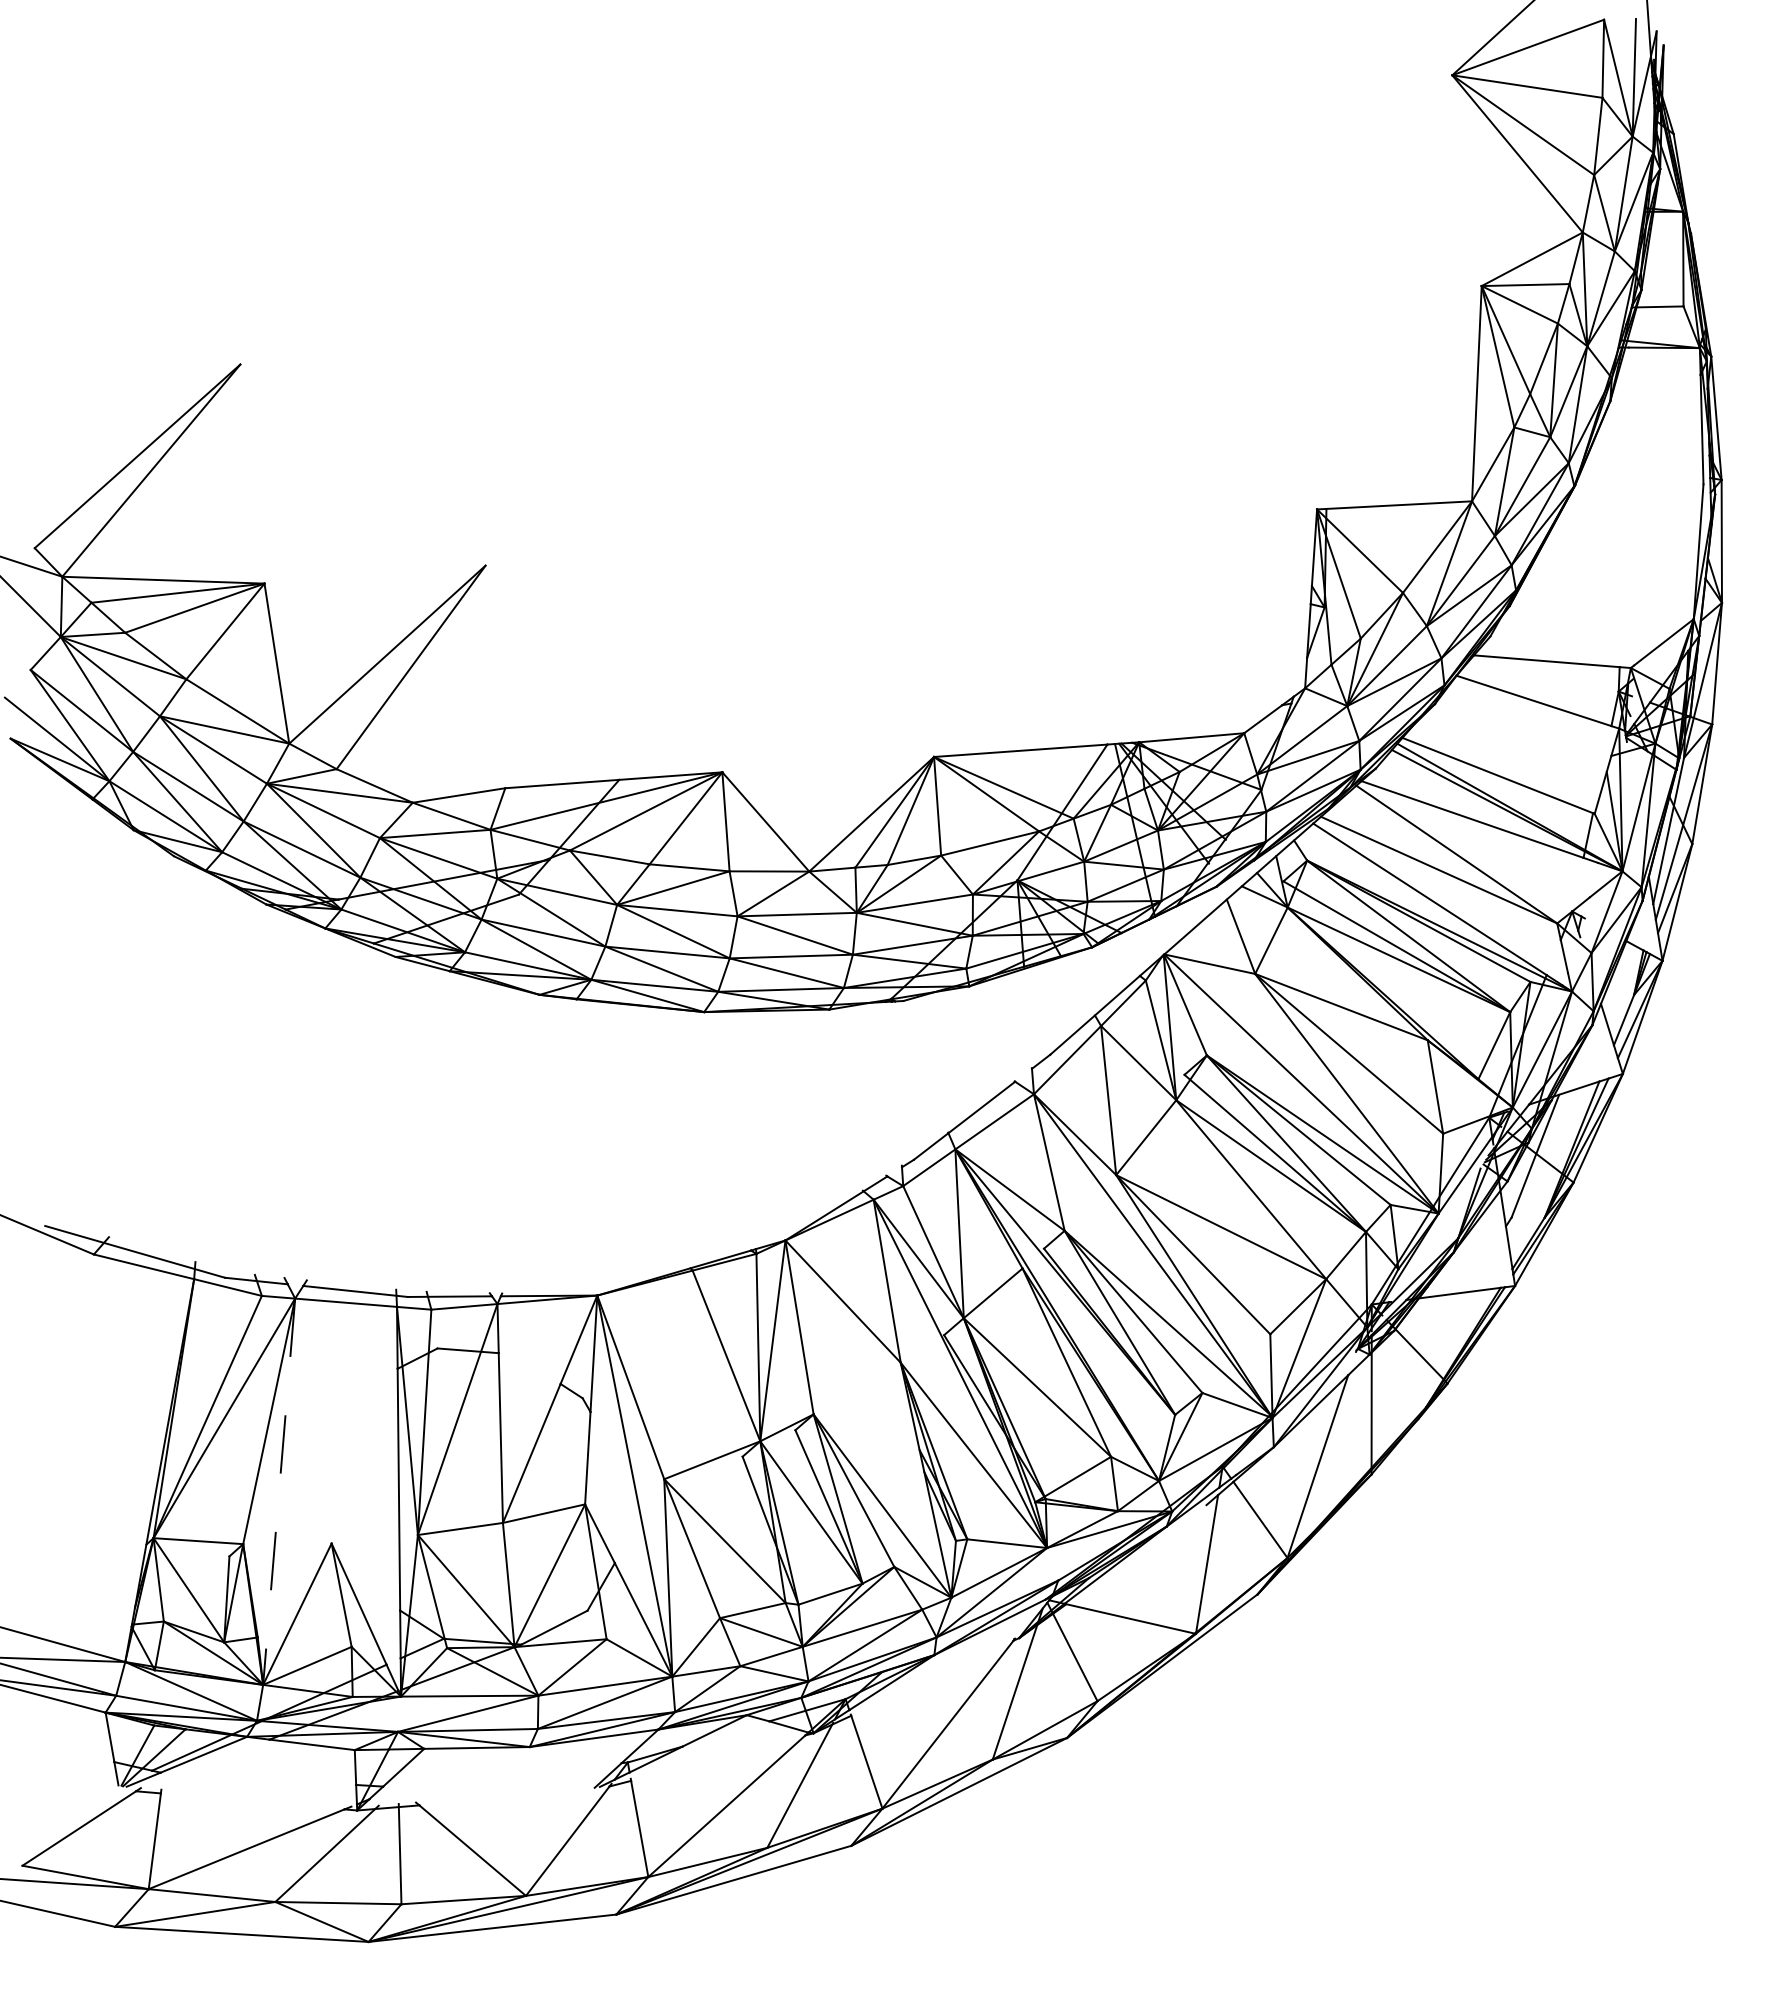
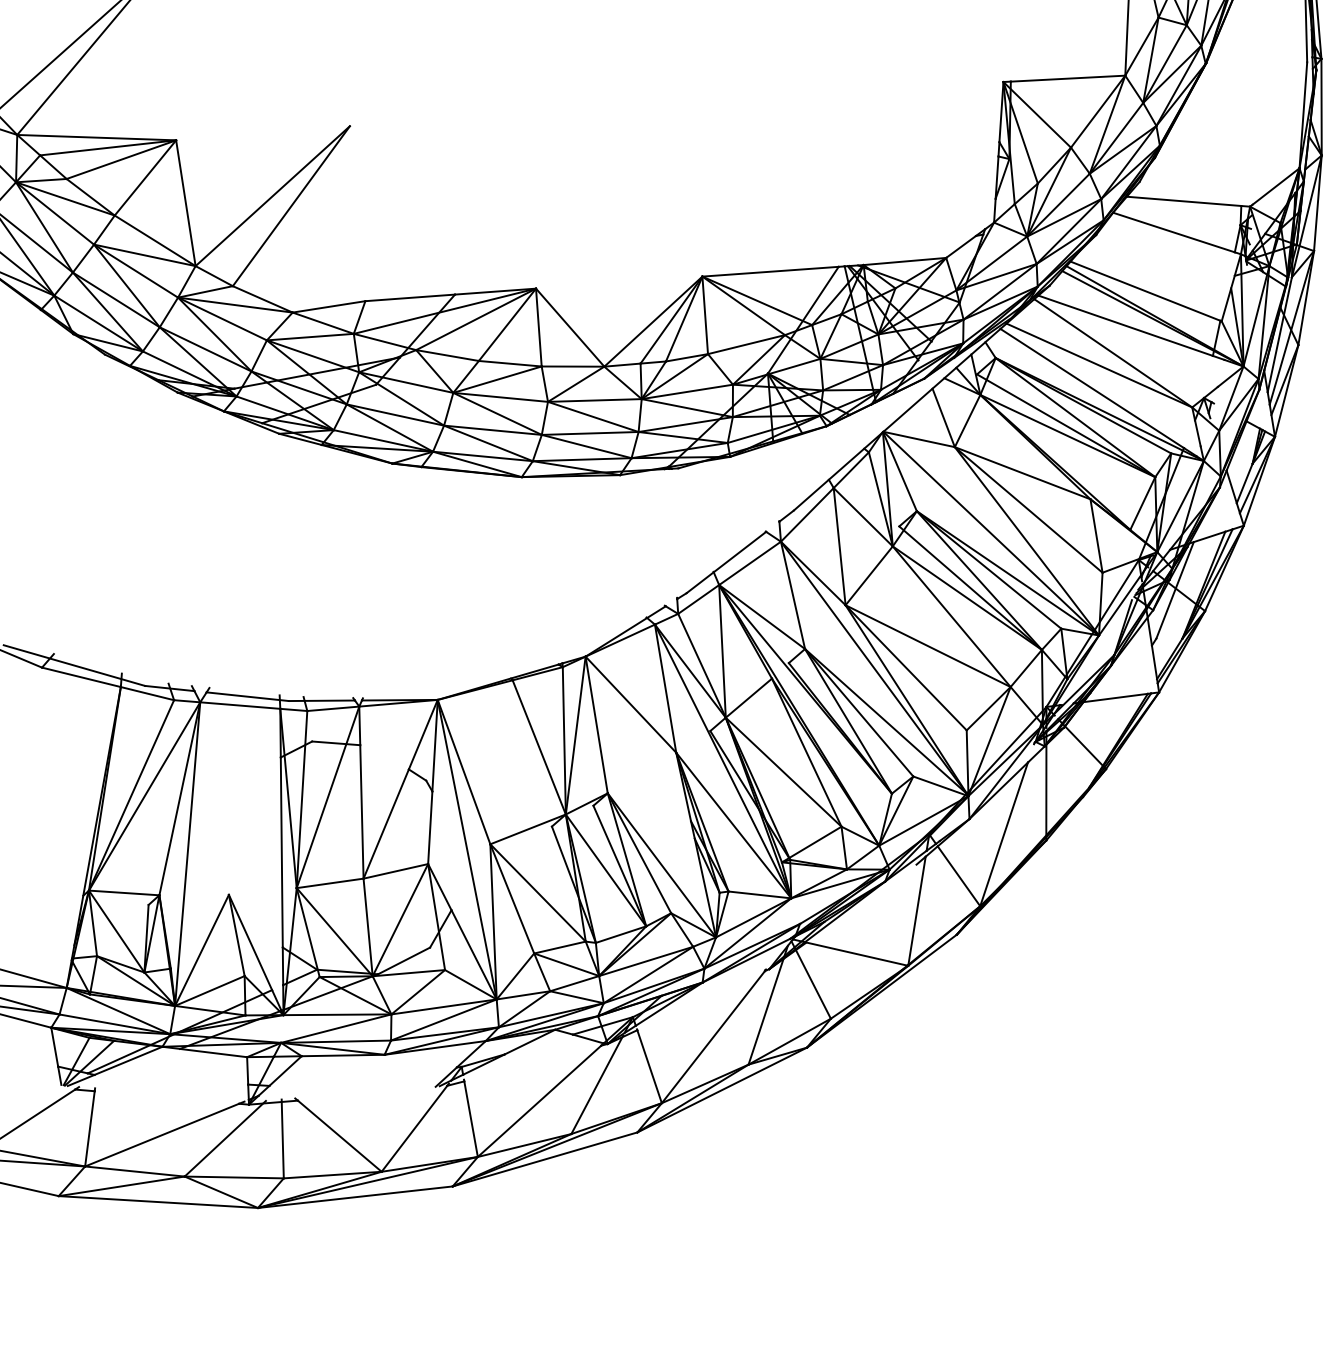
line: (279, 1491) -> (187, 853), dashed -> solid

